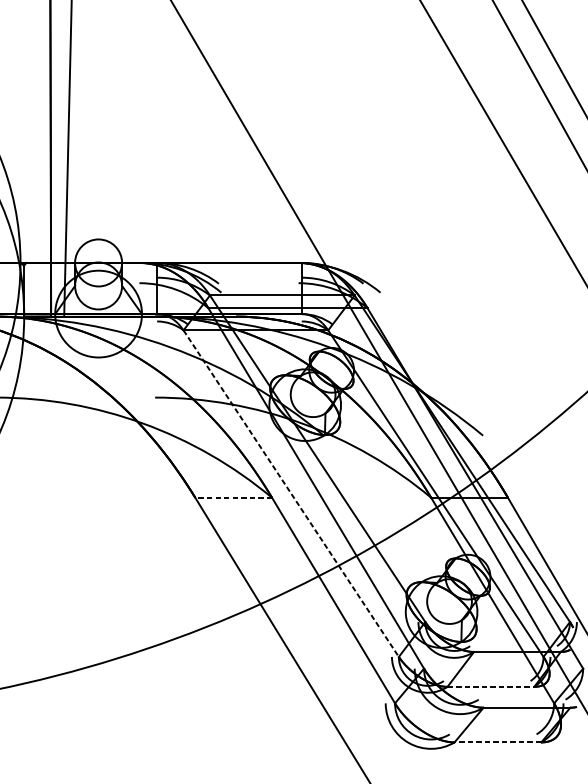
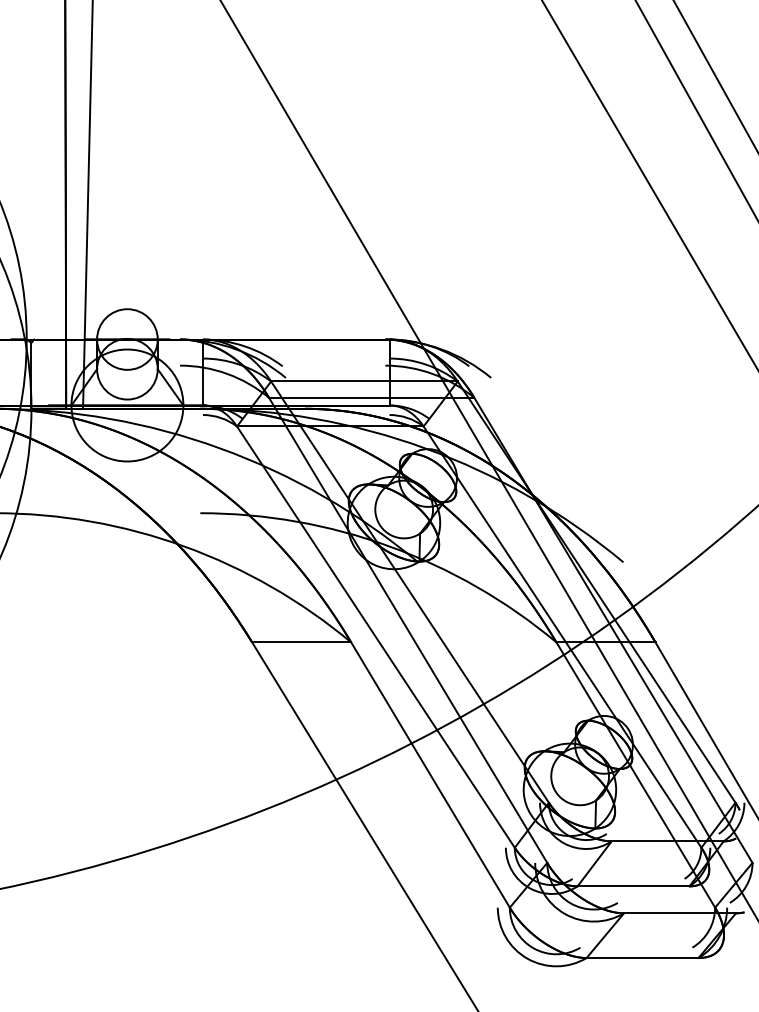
line: (291, 493) -> (376, 637), dashed -> solid
line: (233, 497) -> (301, 642), dashed -> solid
line: (490, 686) -> (633, 886), dashed -> solid
line: (497, 742) -> (642, 958), dashed -> solid

